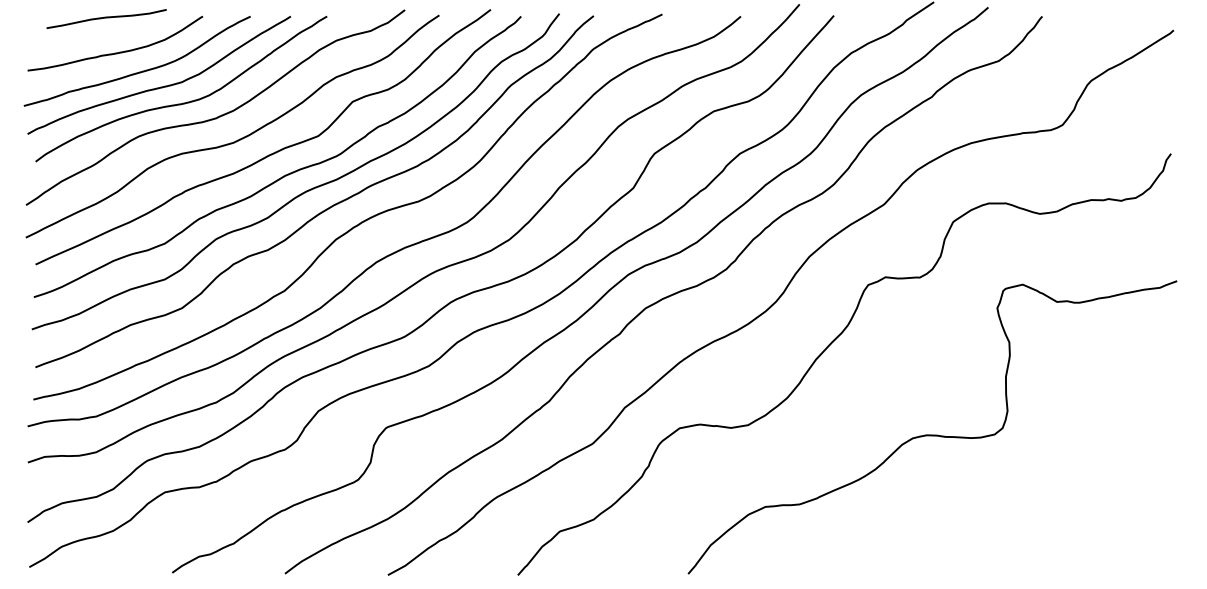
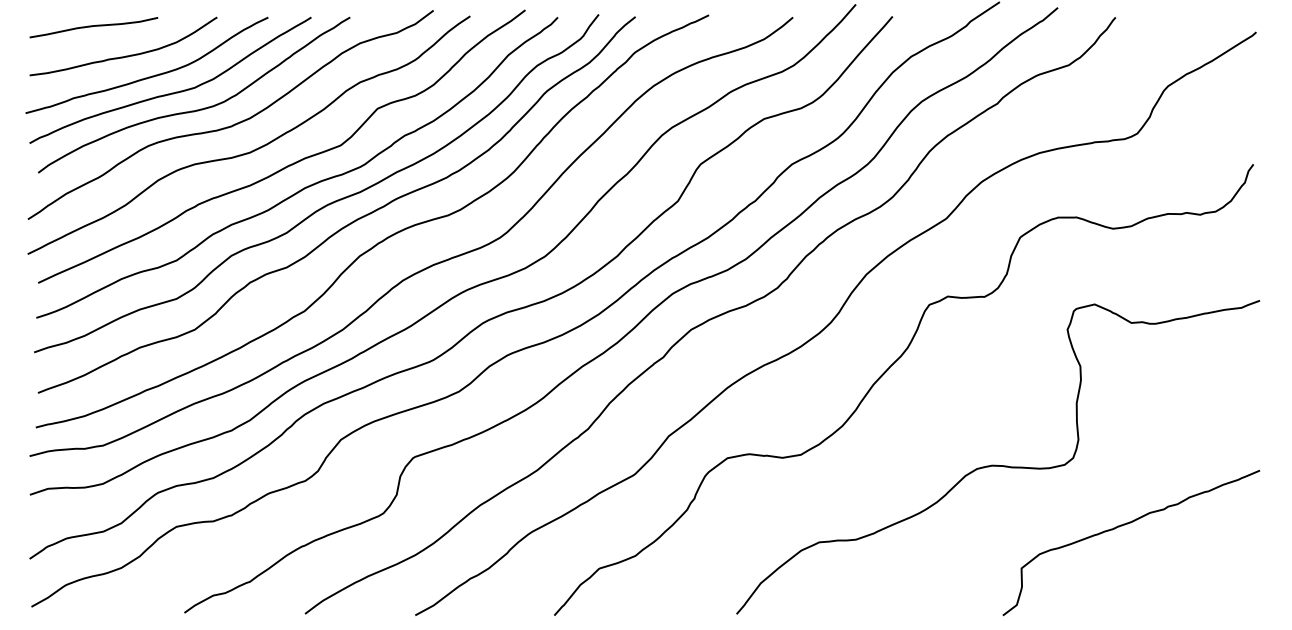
curve: (106, 18) -> (93, 27), moved
curve: (1050, 491) -> (1124, 525), added

